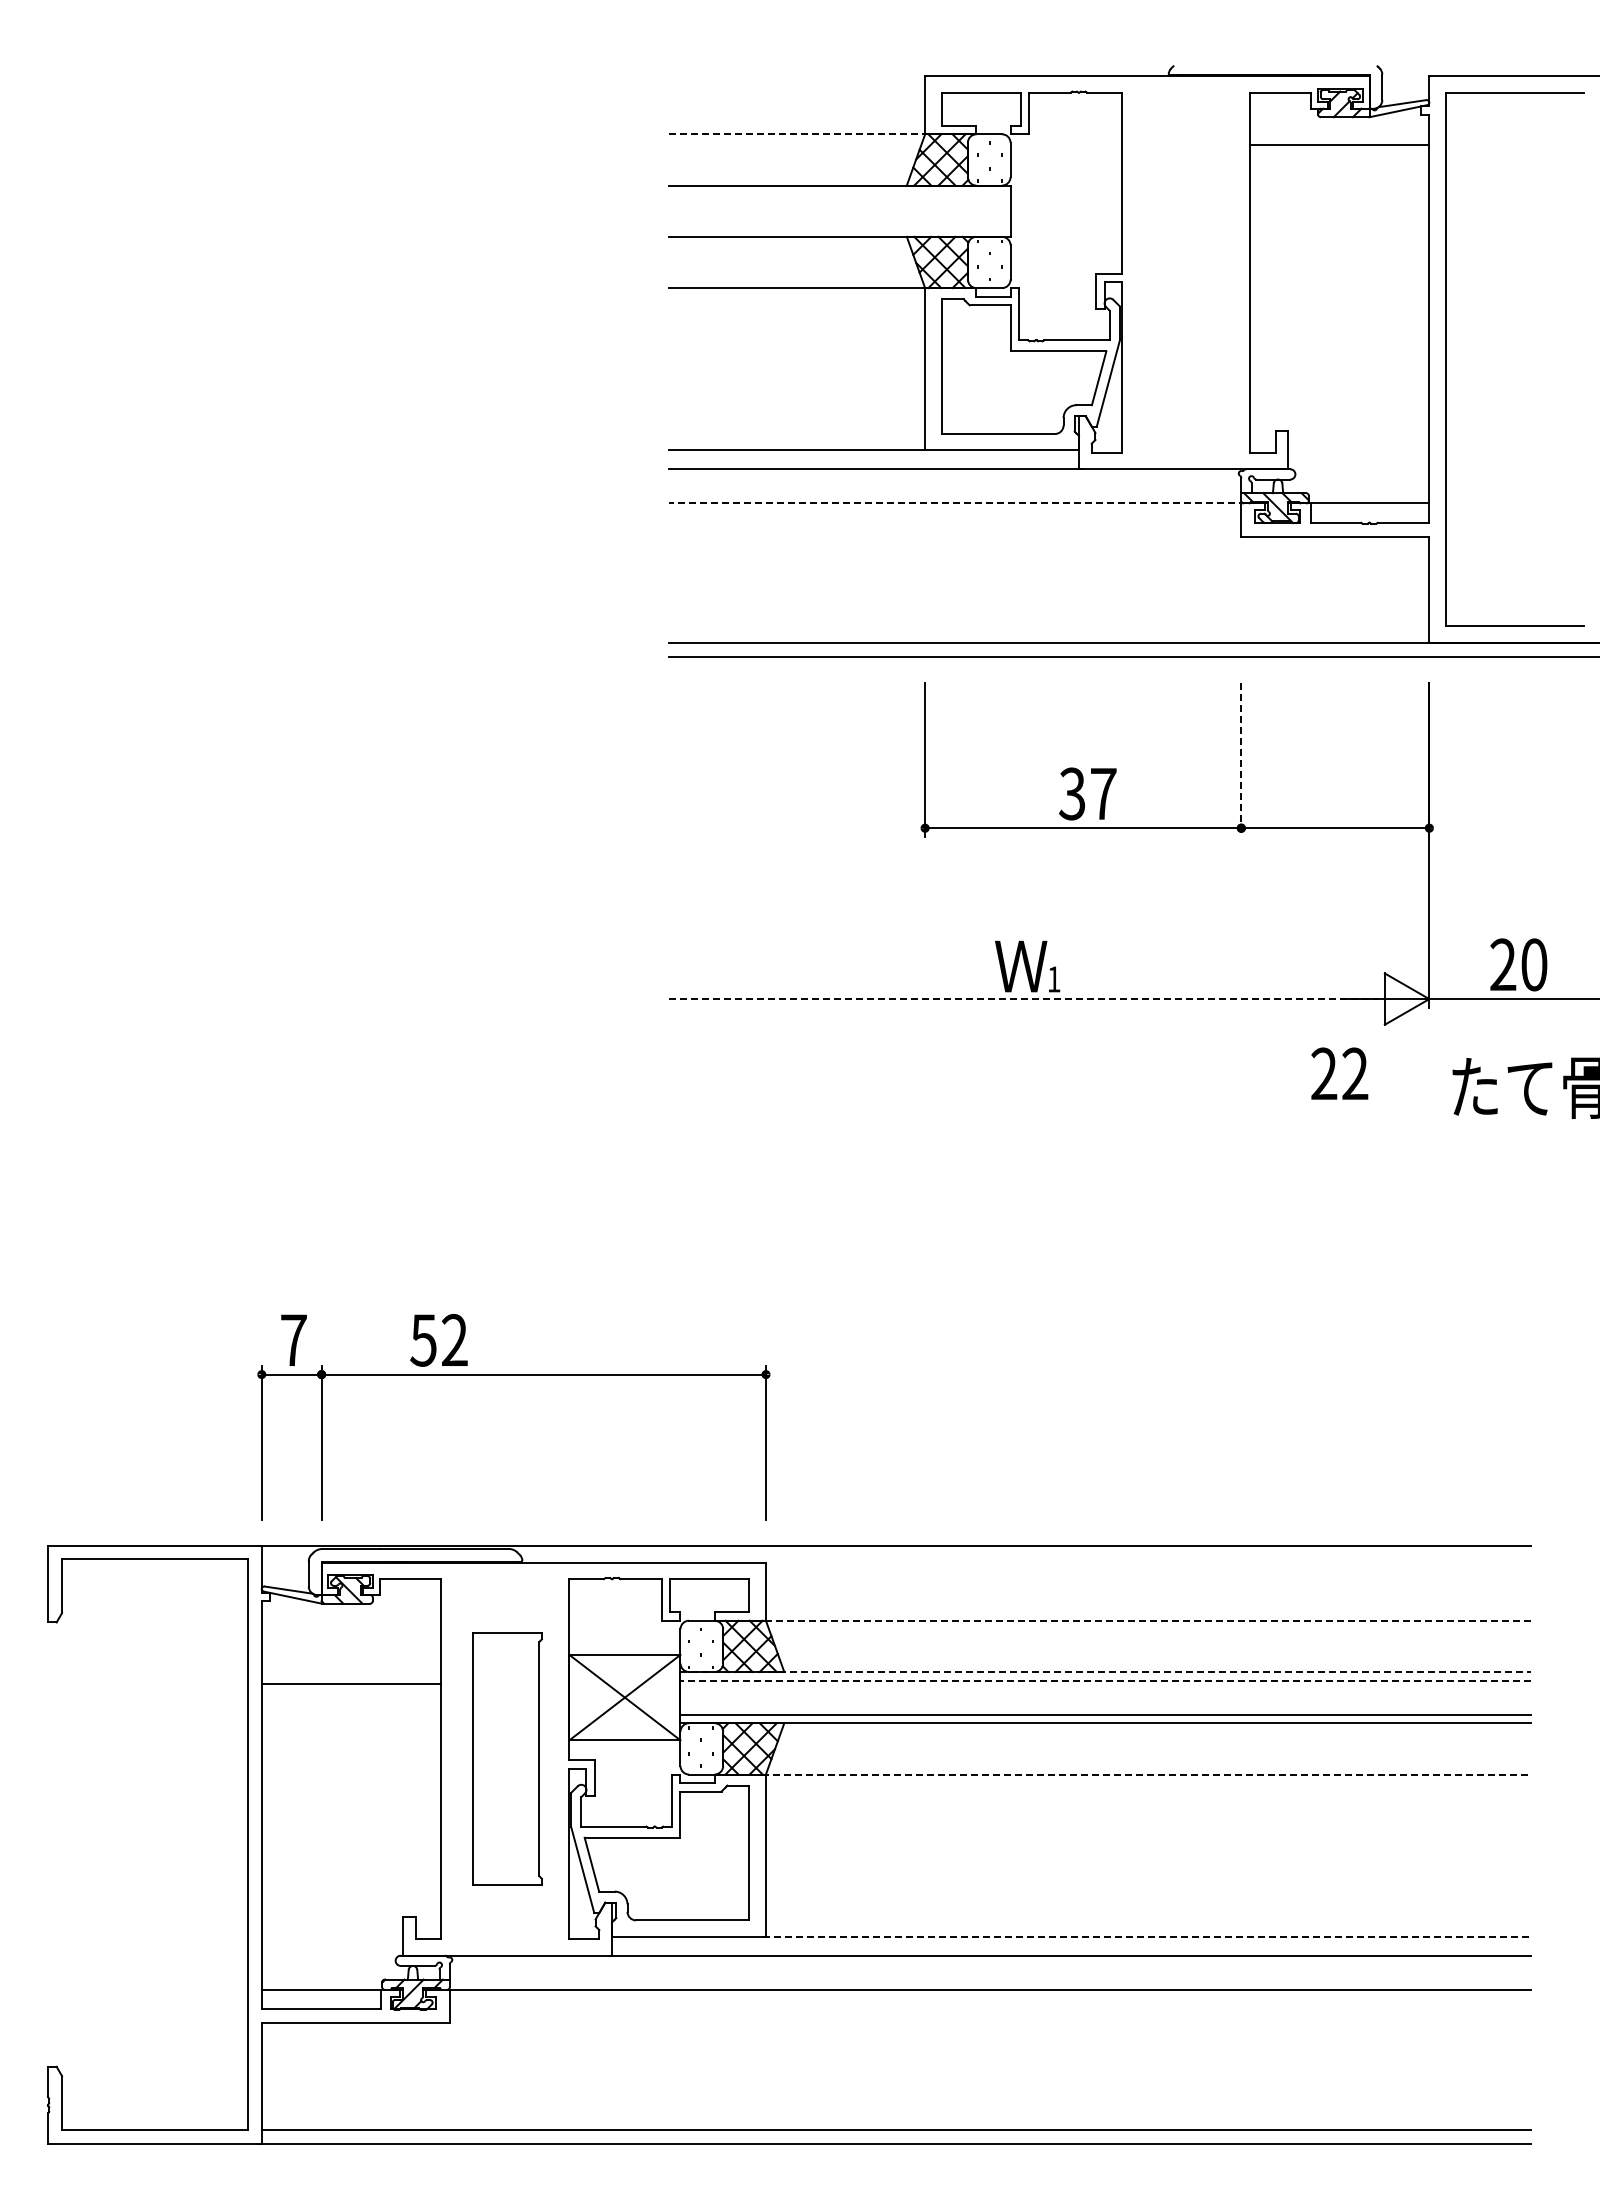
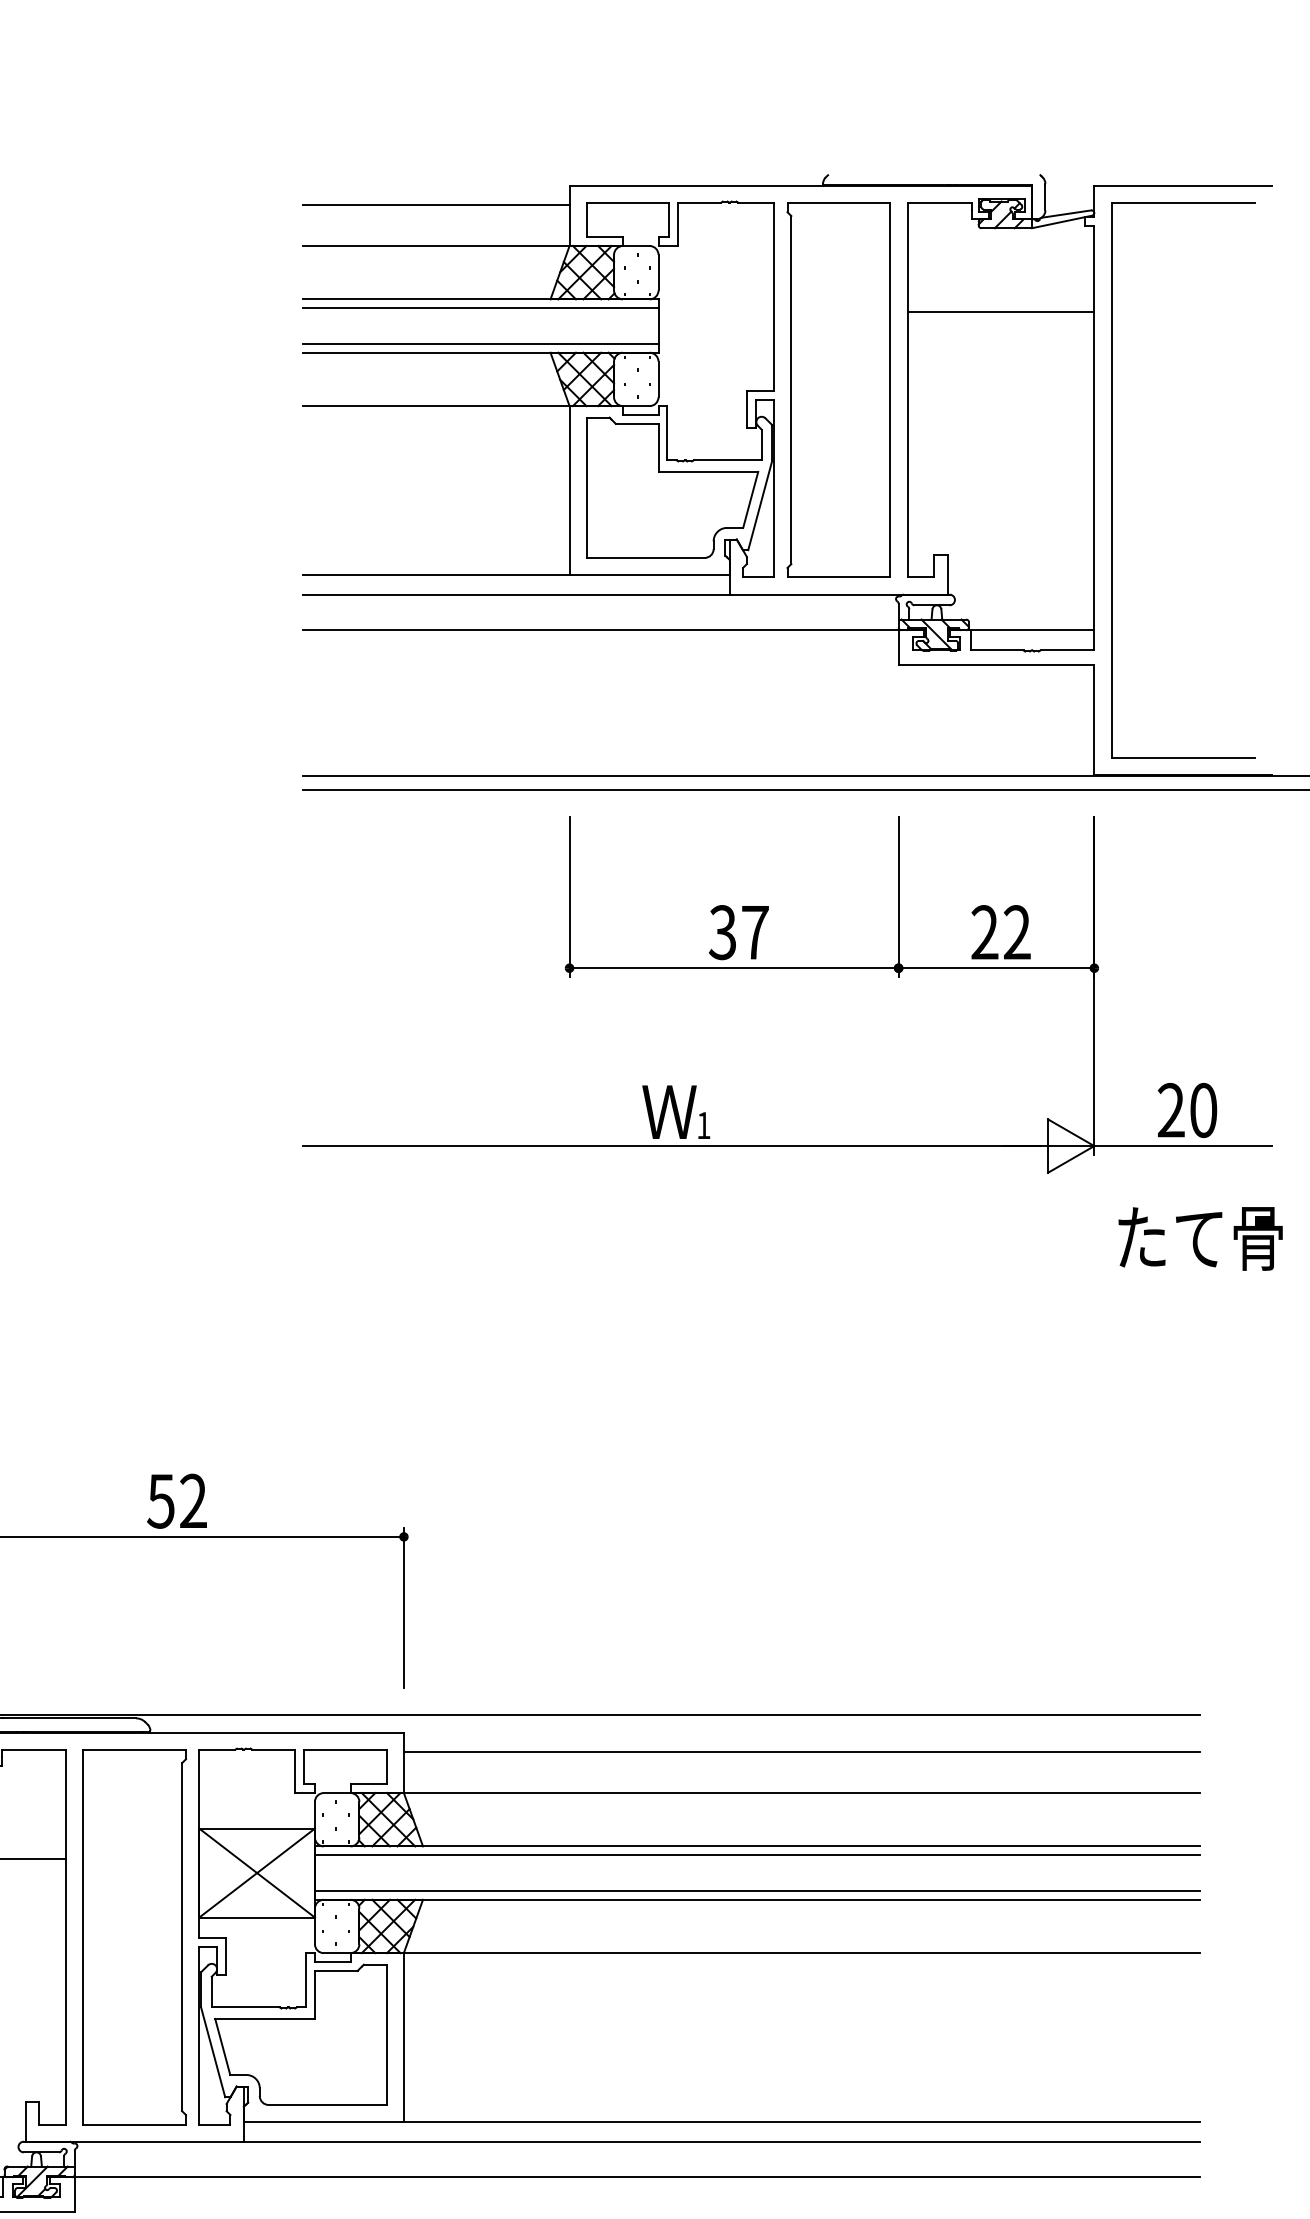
line: (796, 95) -> (435, 205), added
line: (799, 134) -> (438, 246), dashed -> solid
line: (1339, 144) -> (1000, 311), moved
line: (839, 194) -> (480, 308), added
line: (839, 228) -> (480, 344), added
part: (1183, 272) -> (838, 389), added
line: (968, 503) -> (614, 630), dashed -> solid
line: (1241, 759) -> (898, 896), dashed -> solid
line: (1023, 999) -> (671, 1146), dashed -> solid
text: (1339, 1073) -> (1000, 932), moved
text: (438, 1340) -> (176, 1501), moved
line: (1147, 1581) -> (801, 1752), added
line: (1123, 1620) -> (776, 1792), dashed -> solid
line: (1106, 1671) -> (758, 1845), dashed -> solid
line: (1105, 1680) -> (757, 1855), dashed -> solid
part: (507, 1758) -> (134, 1936), size x1.43
line: (1146, 1774) -> (799, 1953), dashed -> solid
line: (1147, 1936) -> (801, 2121), dashed -> solid

